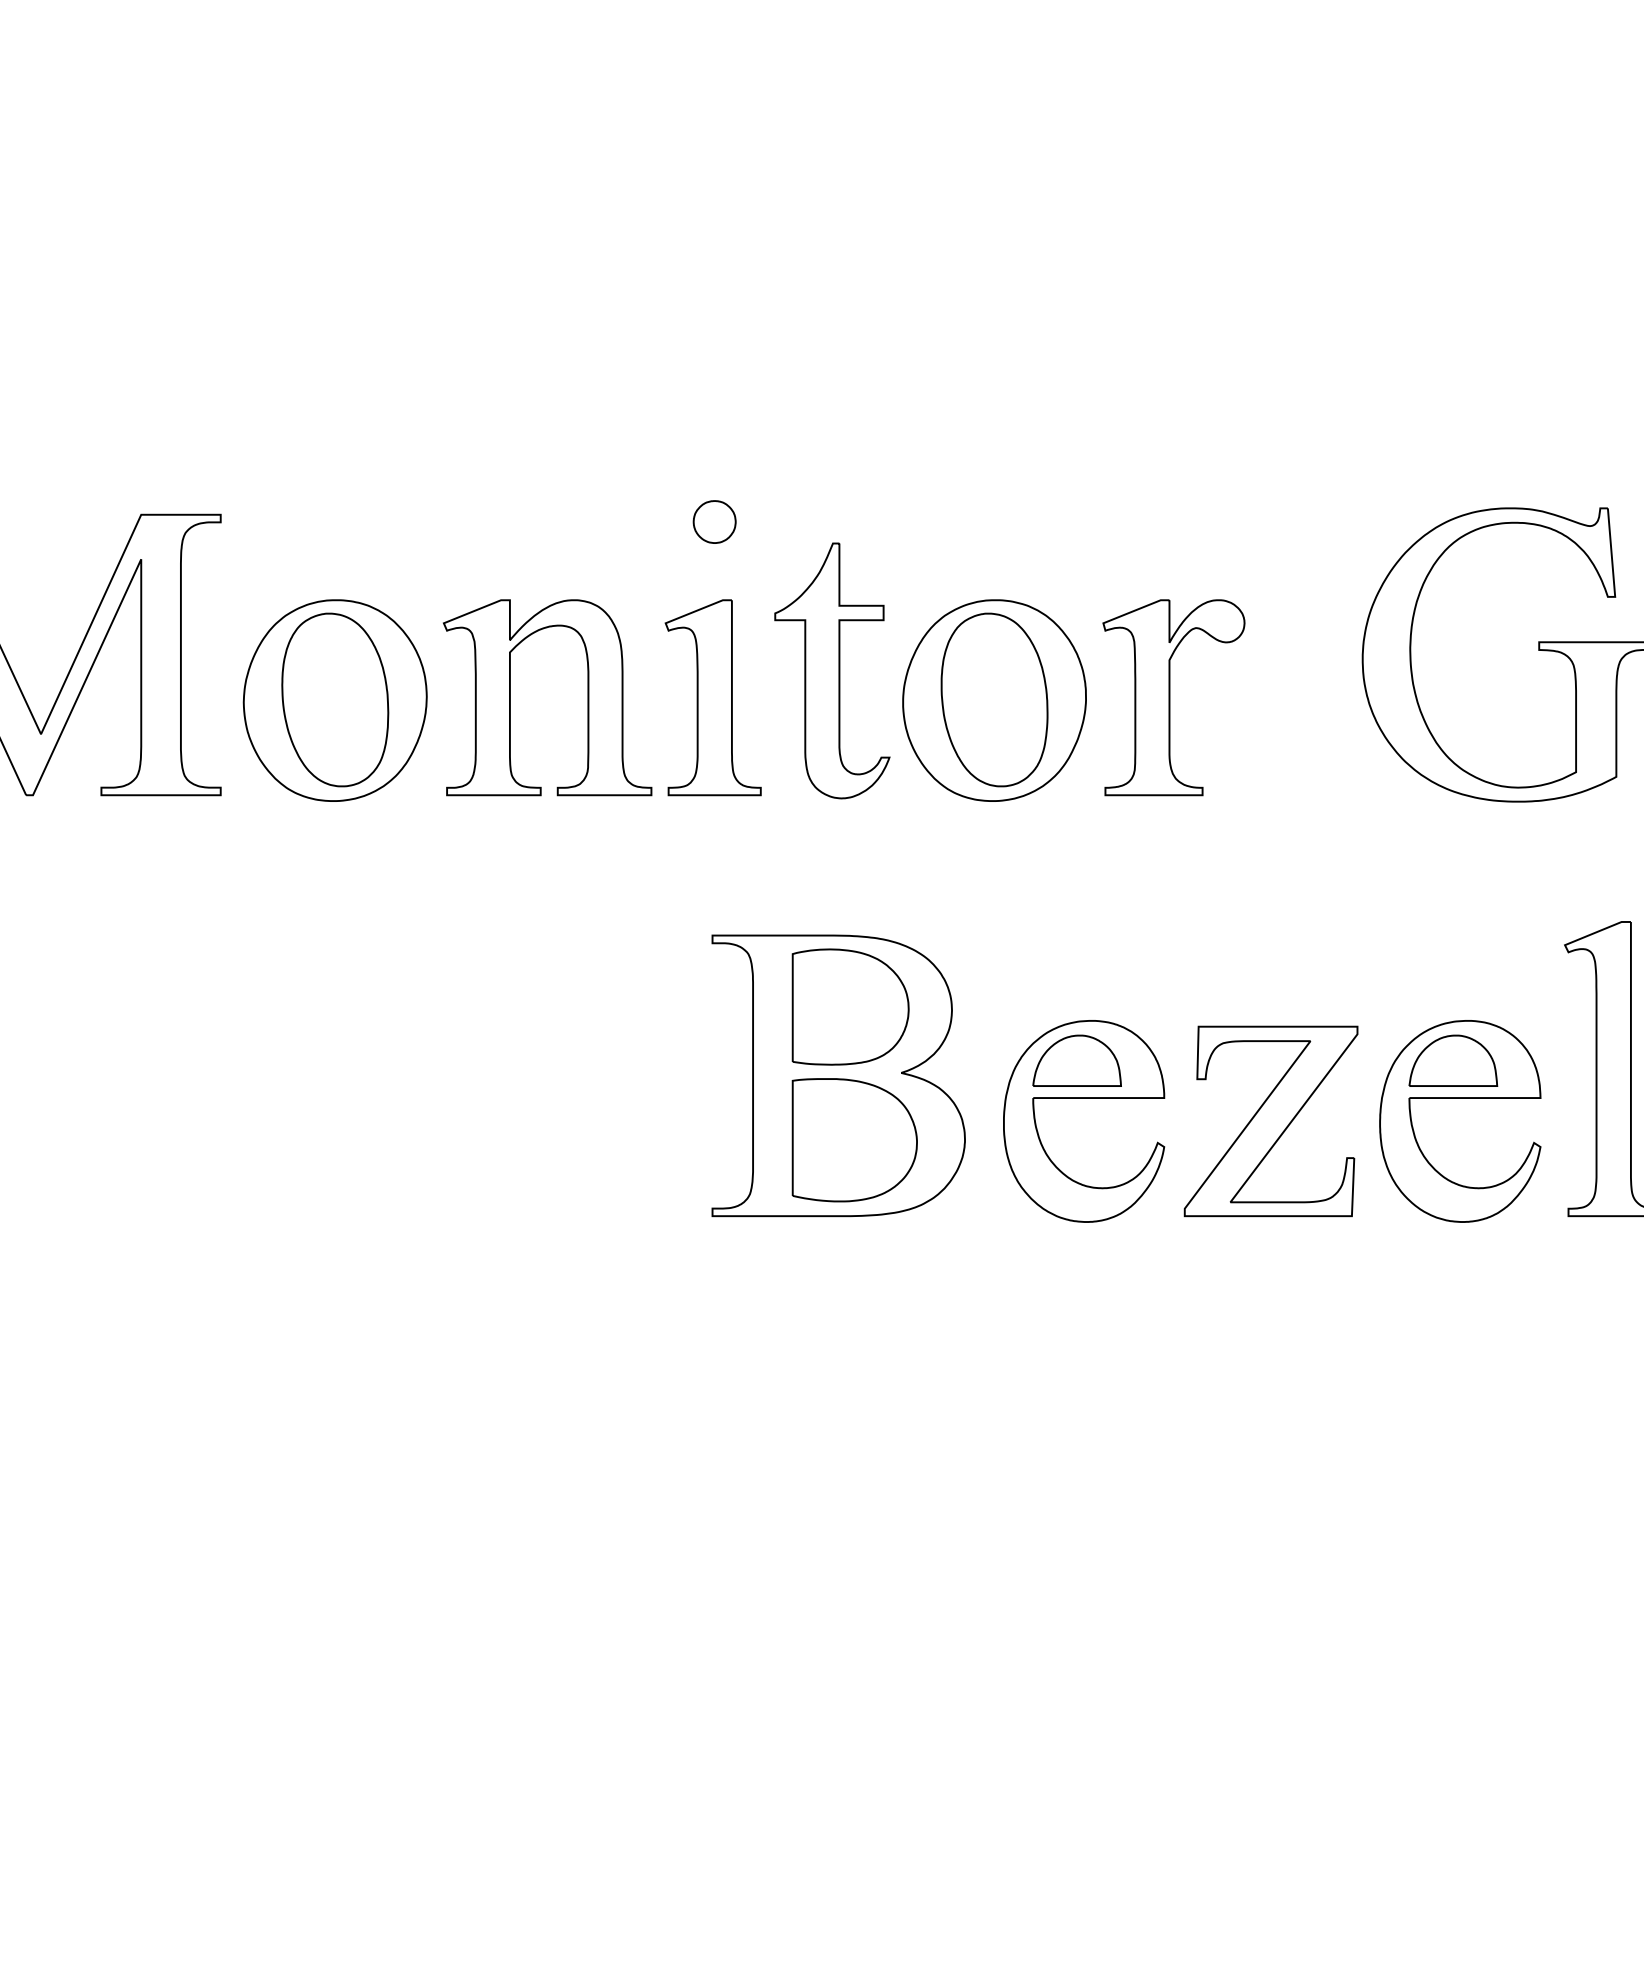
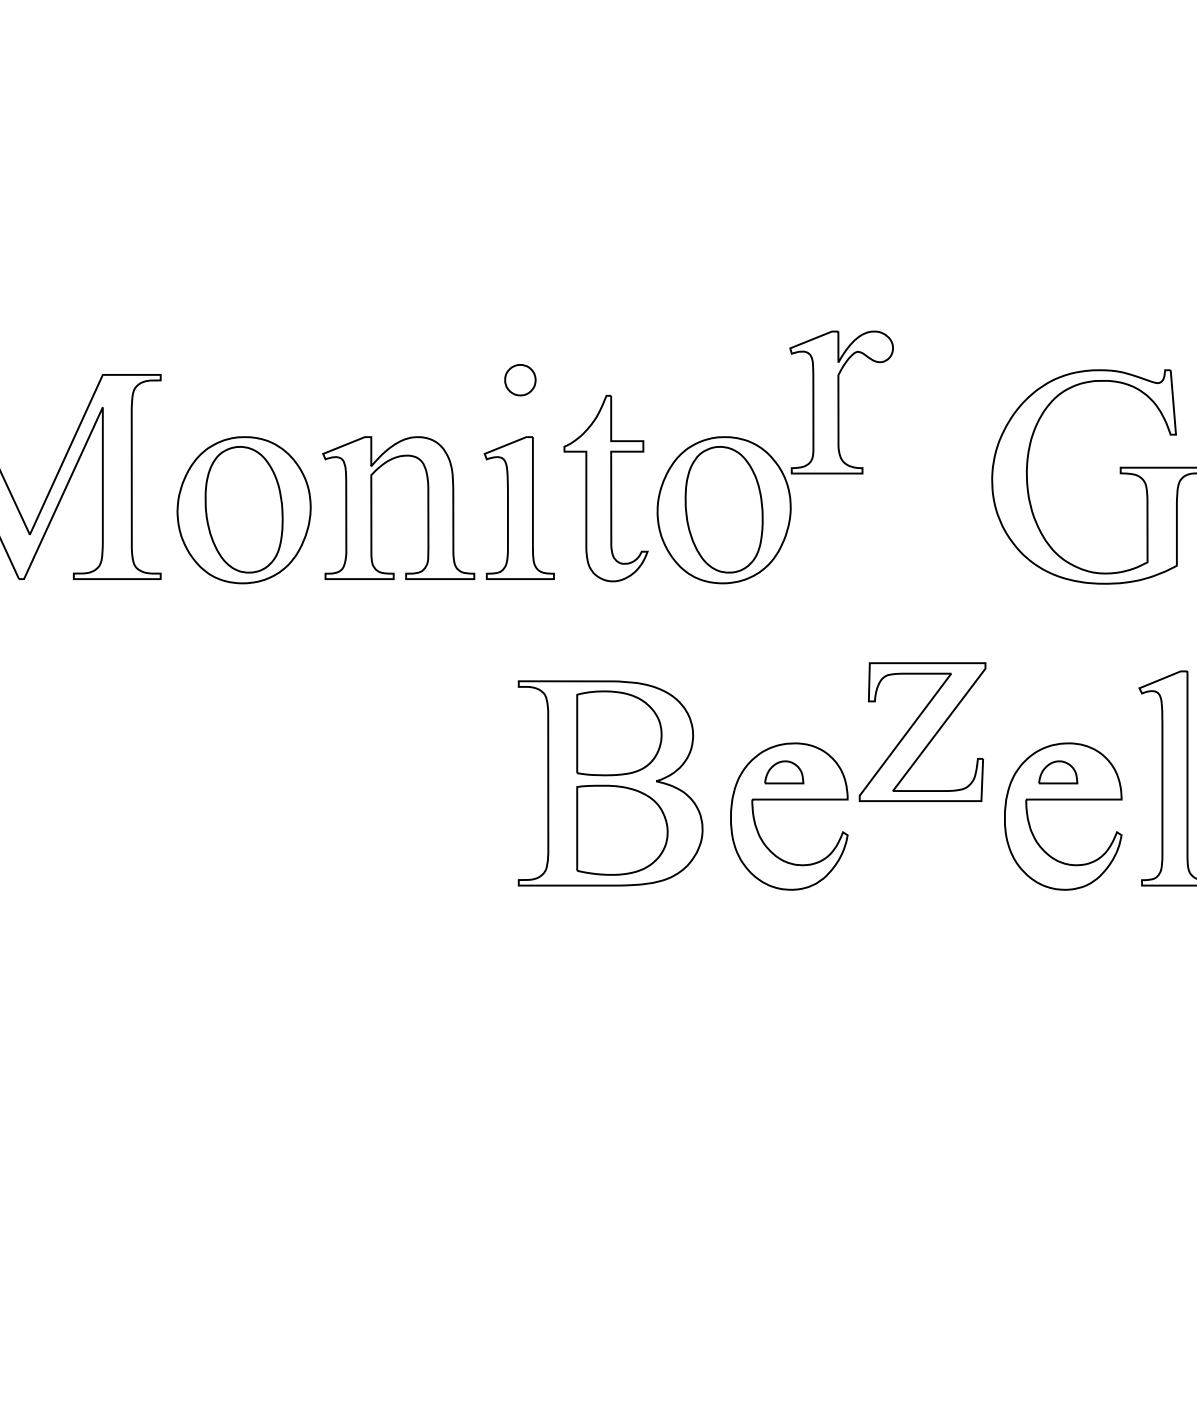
part: (1173, 697) -> (841, 402), moved
part: (1076, 1060) -> (783, 772), size x0.6
part: (1453, 1060) -> (1058, 772), size x0.6
part: (1270, 1121) -> (922, 732), moved

